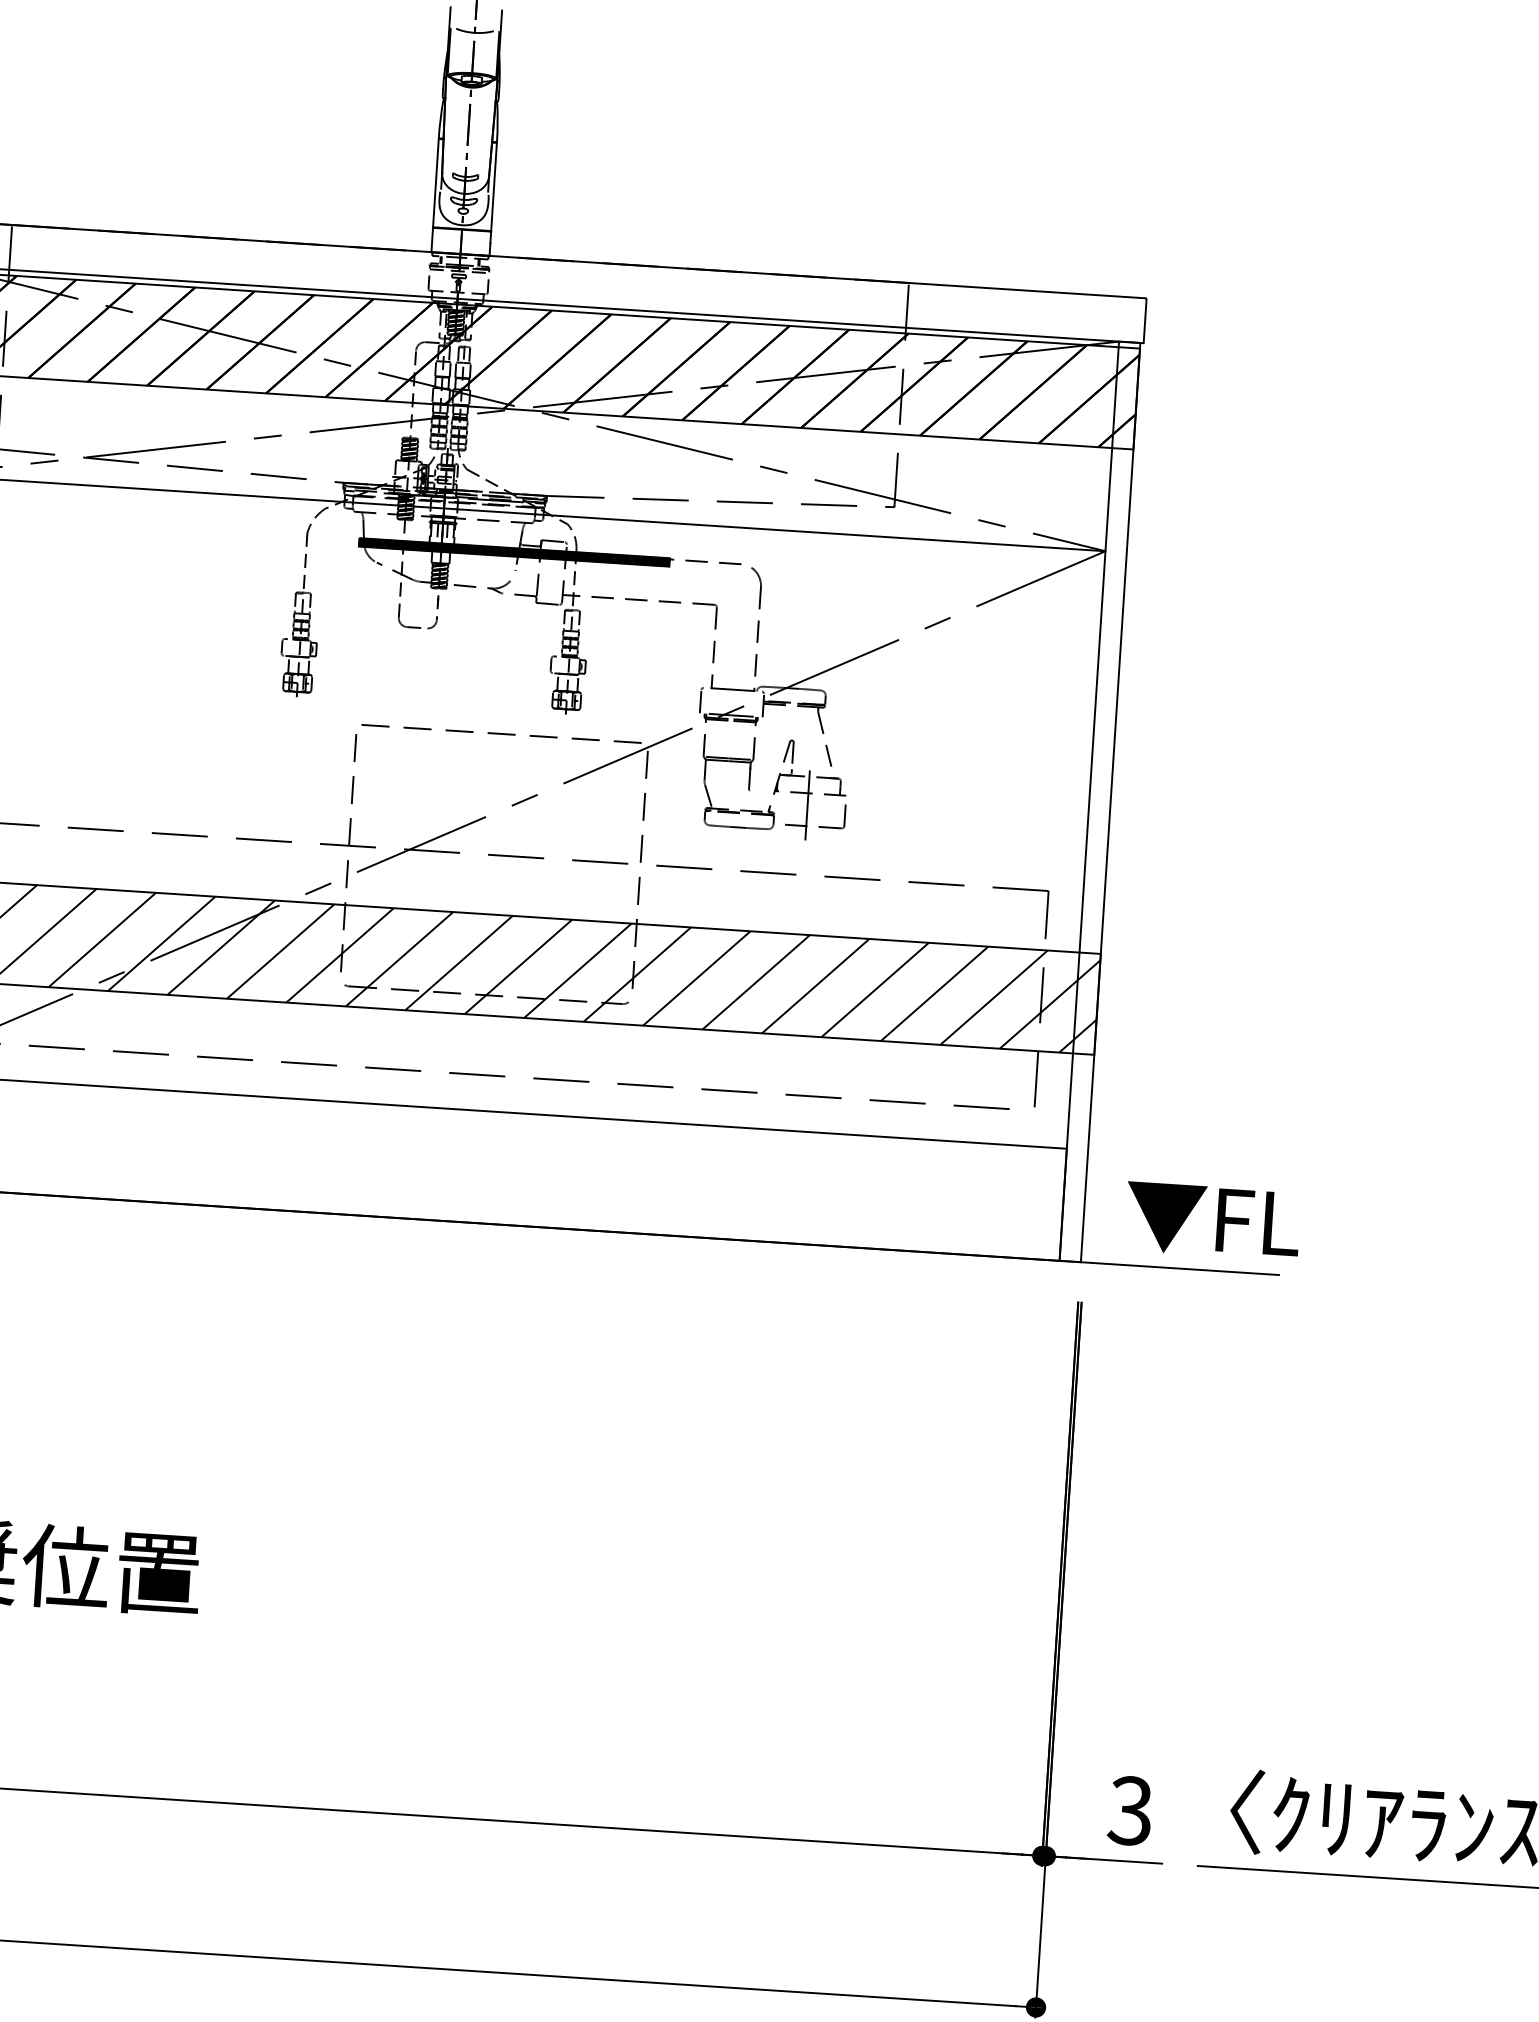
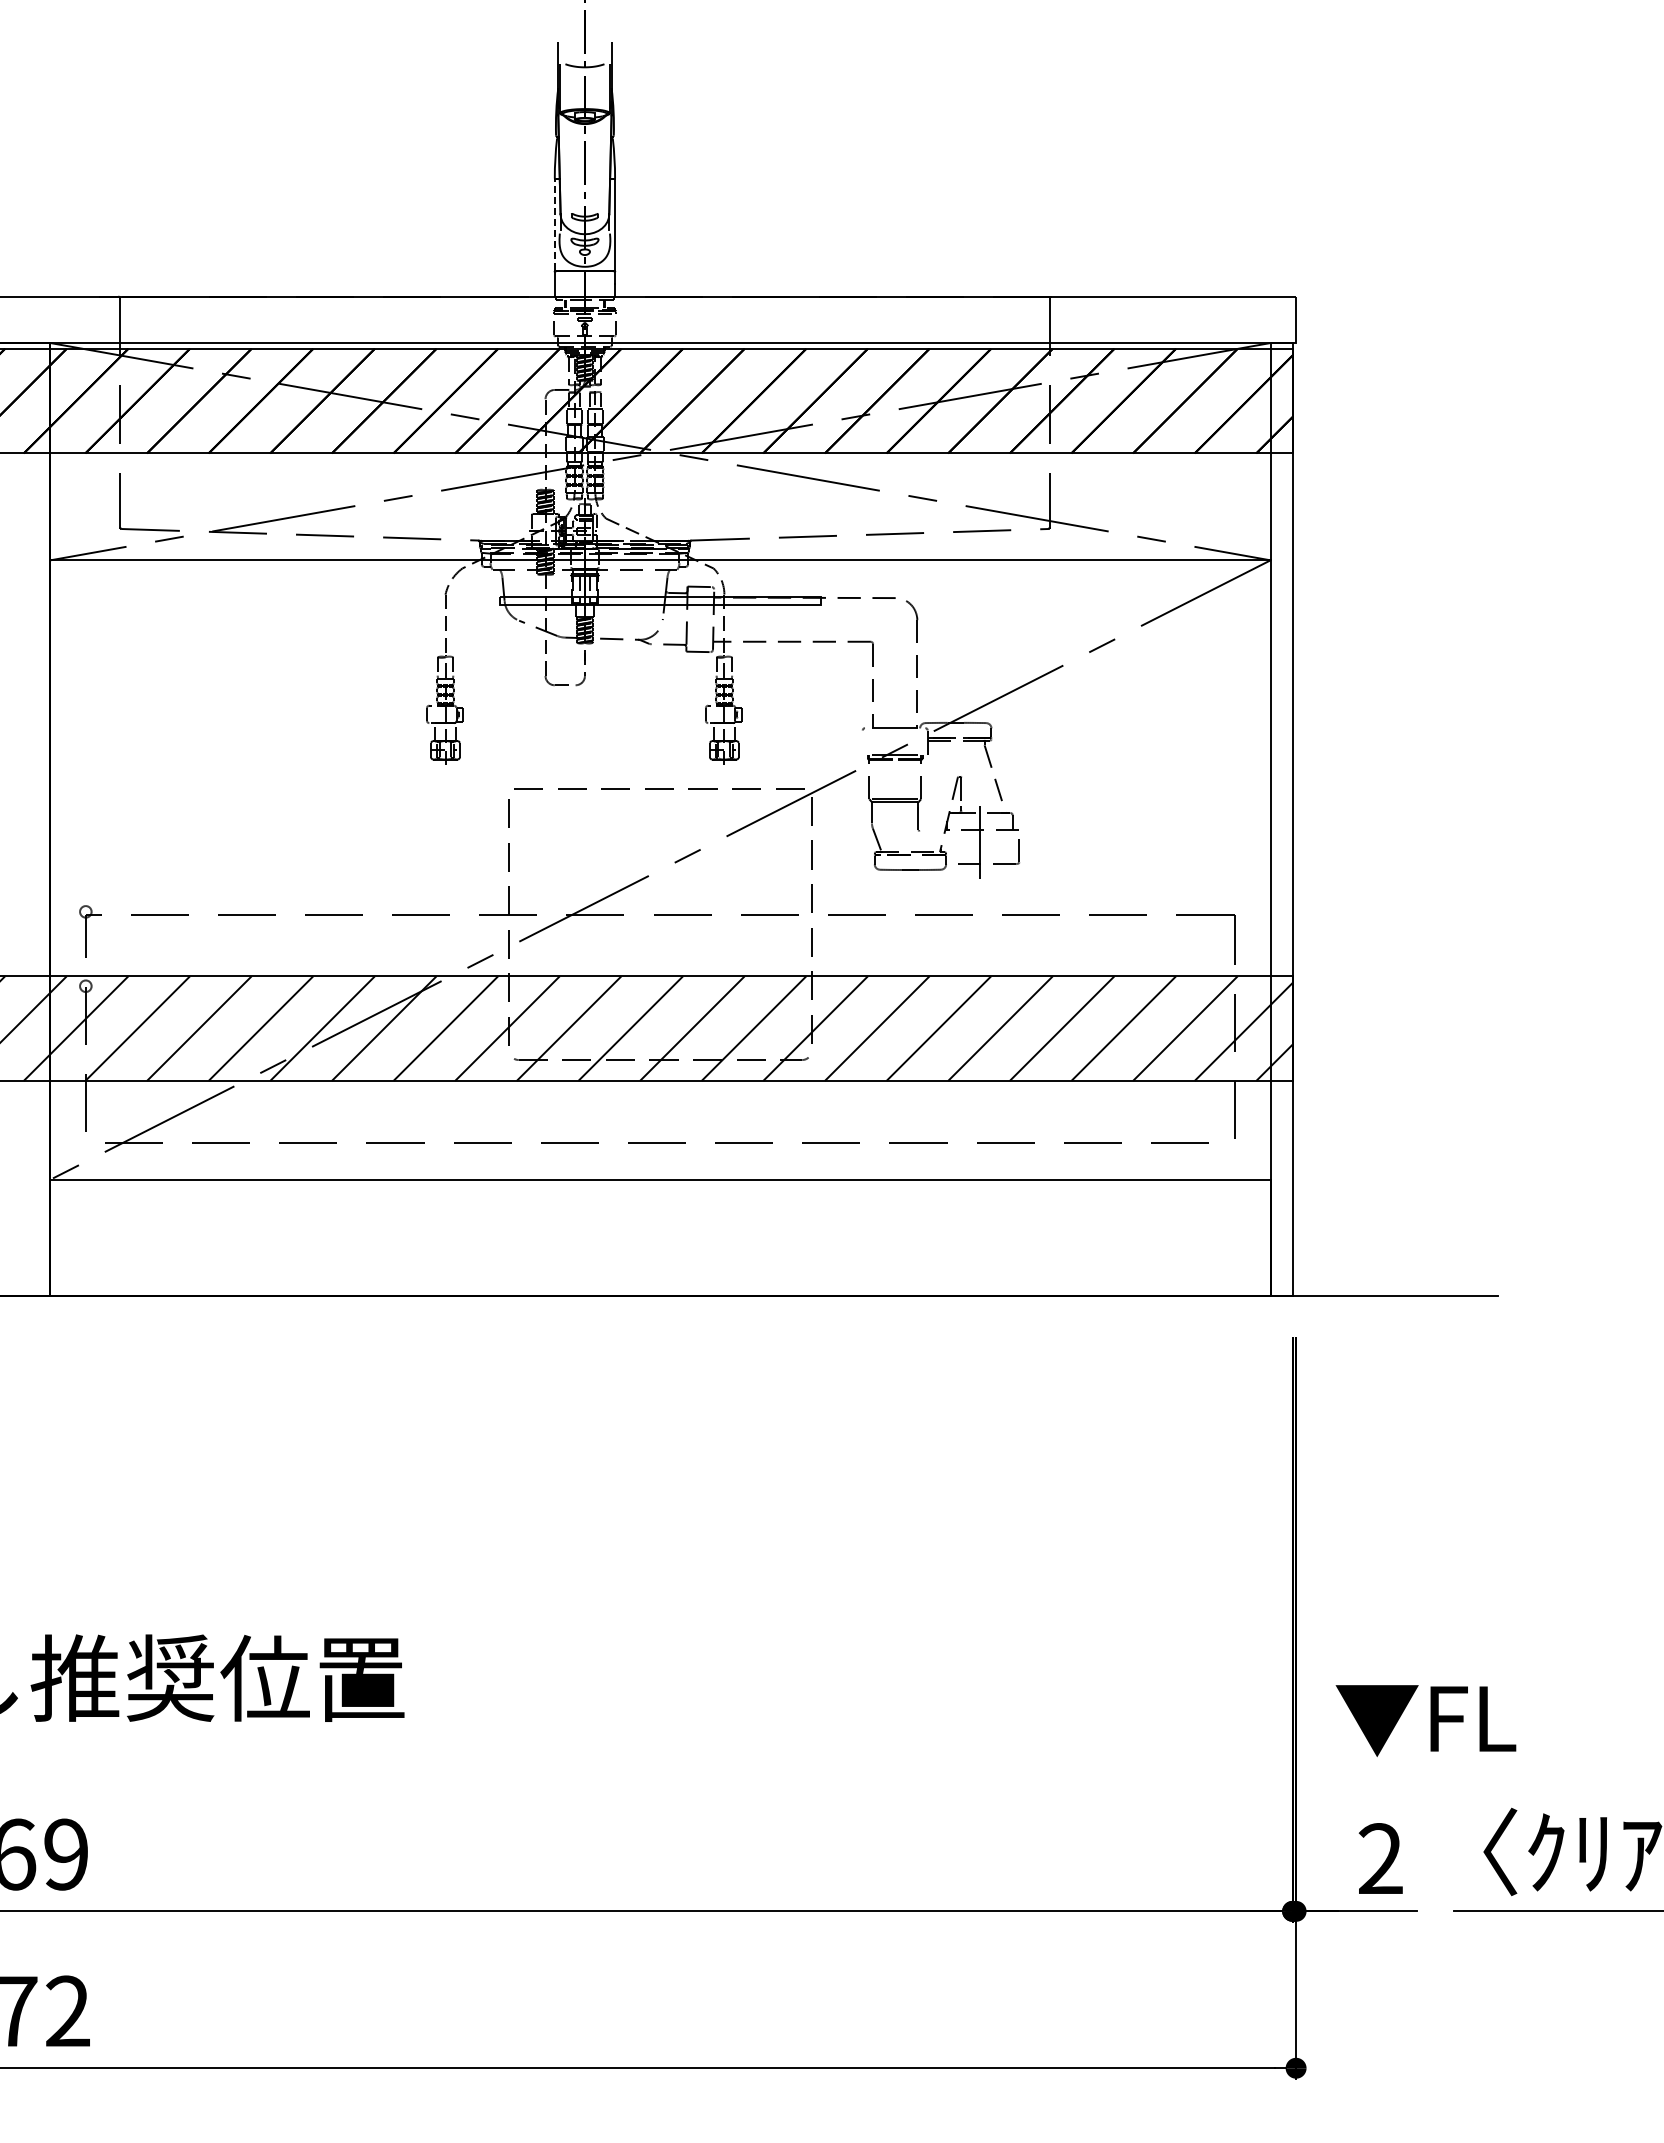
line: (435, 182) -> (554, 224), solid -> dashed
hatch: (514, 551) -> (660, 600), removed
line: (700, 701) -> (862, 742), removed
text: (1212, 1220) -> (1425, 1720), moved
text: (1129, 1811) -> (1379, 1859), 3 -> 2

